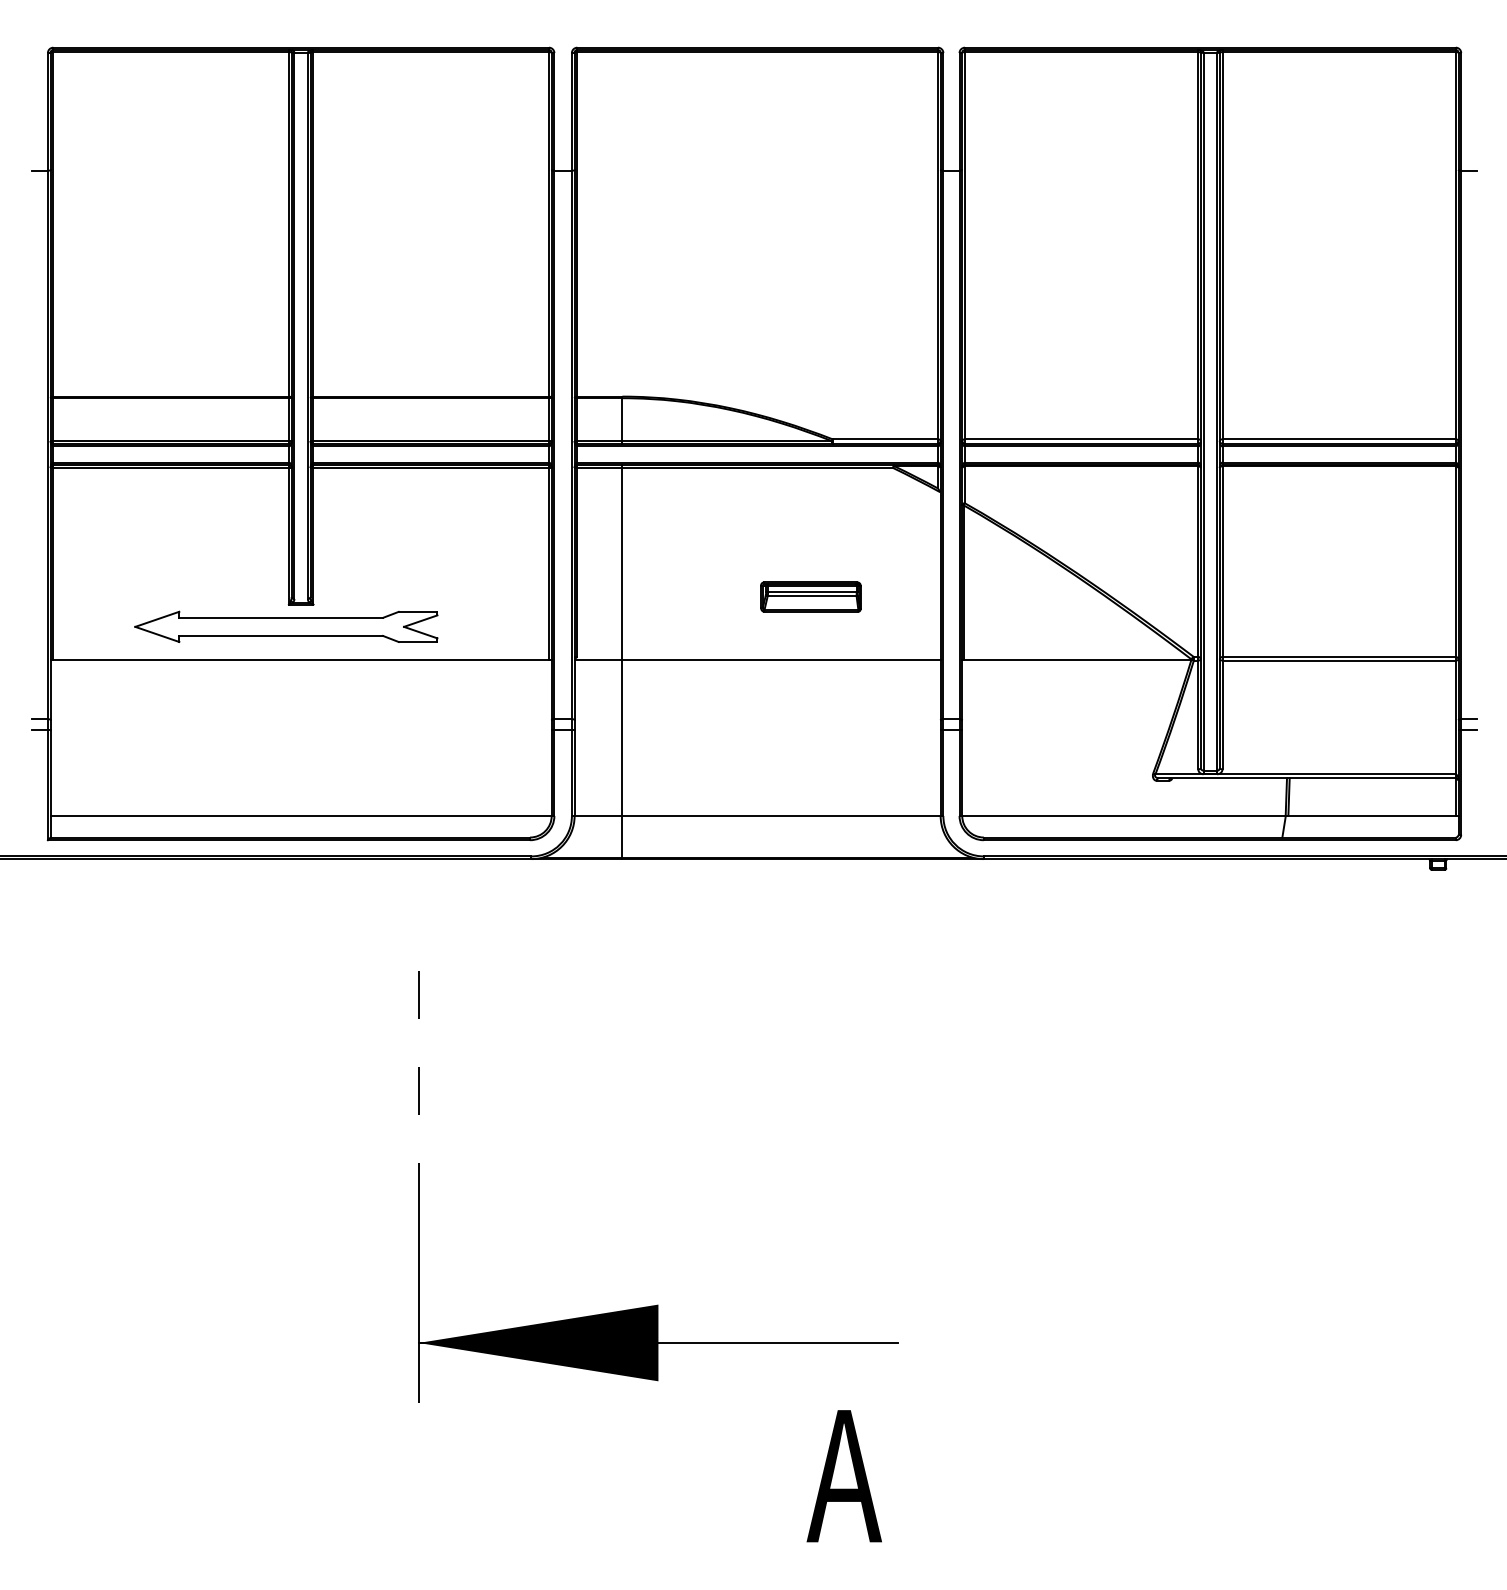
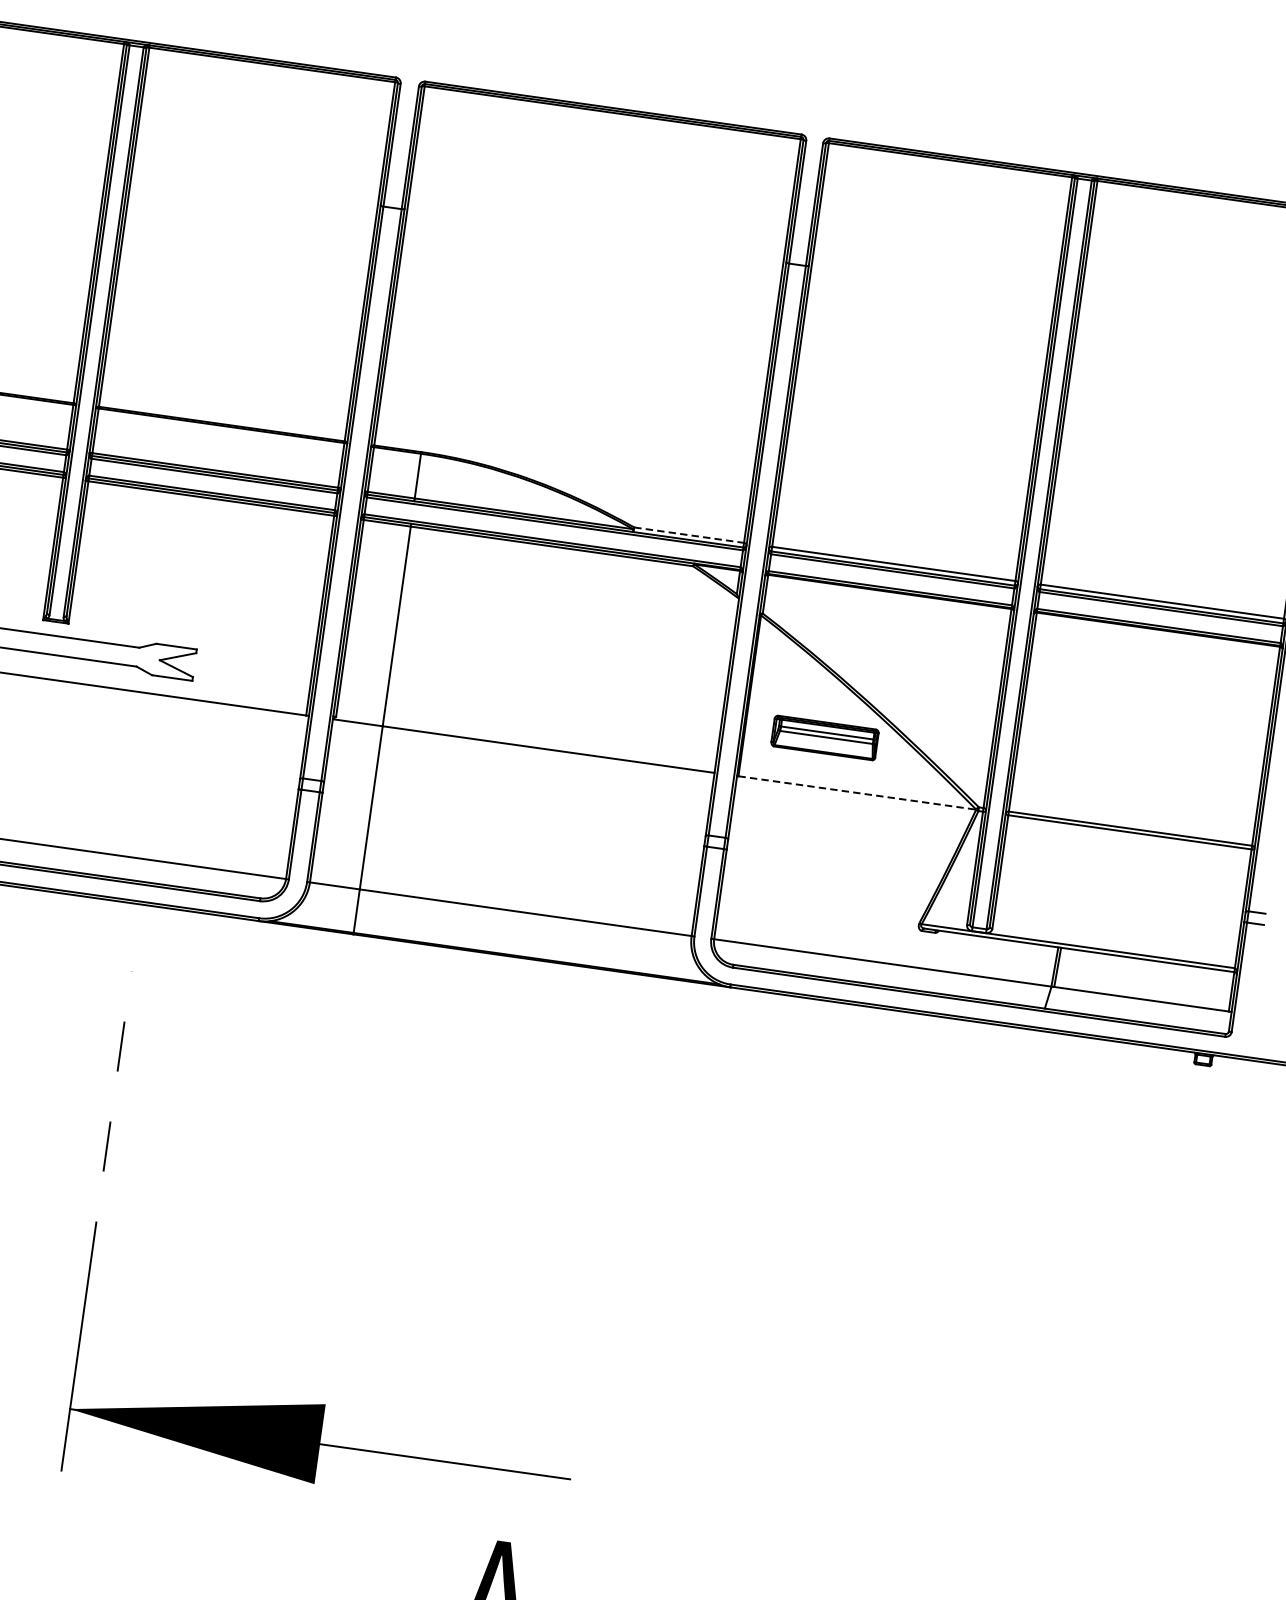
line: (885, 439) -> (689, 535), solid -> dashed
part: (810, 596) -> (824, 737), moved
line: (1077, 659) -> (857, 792), solid -> dashed

